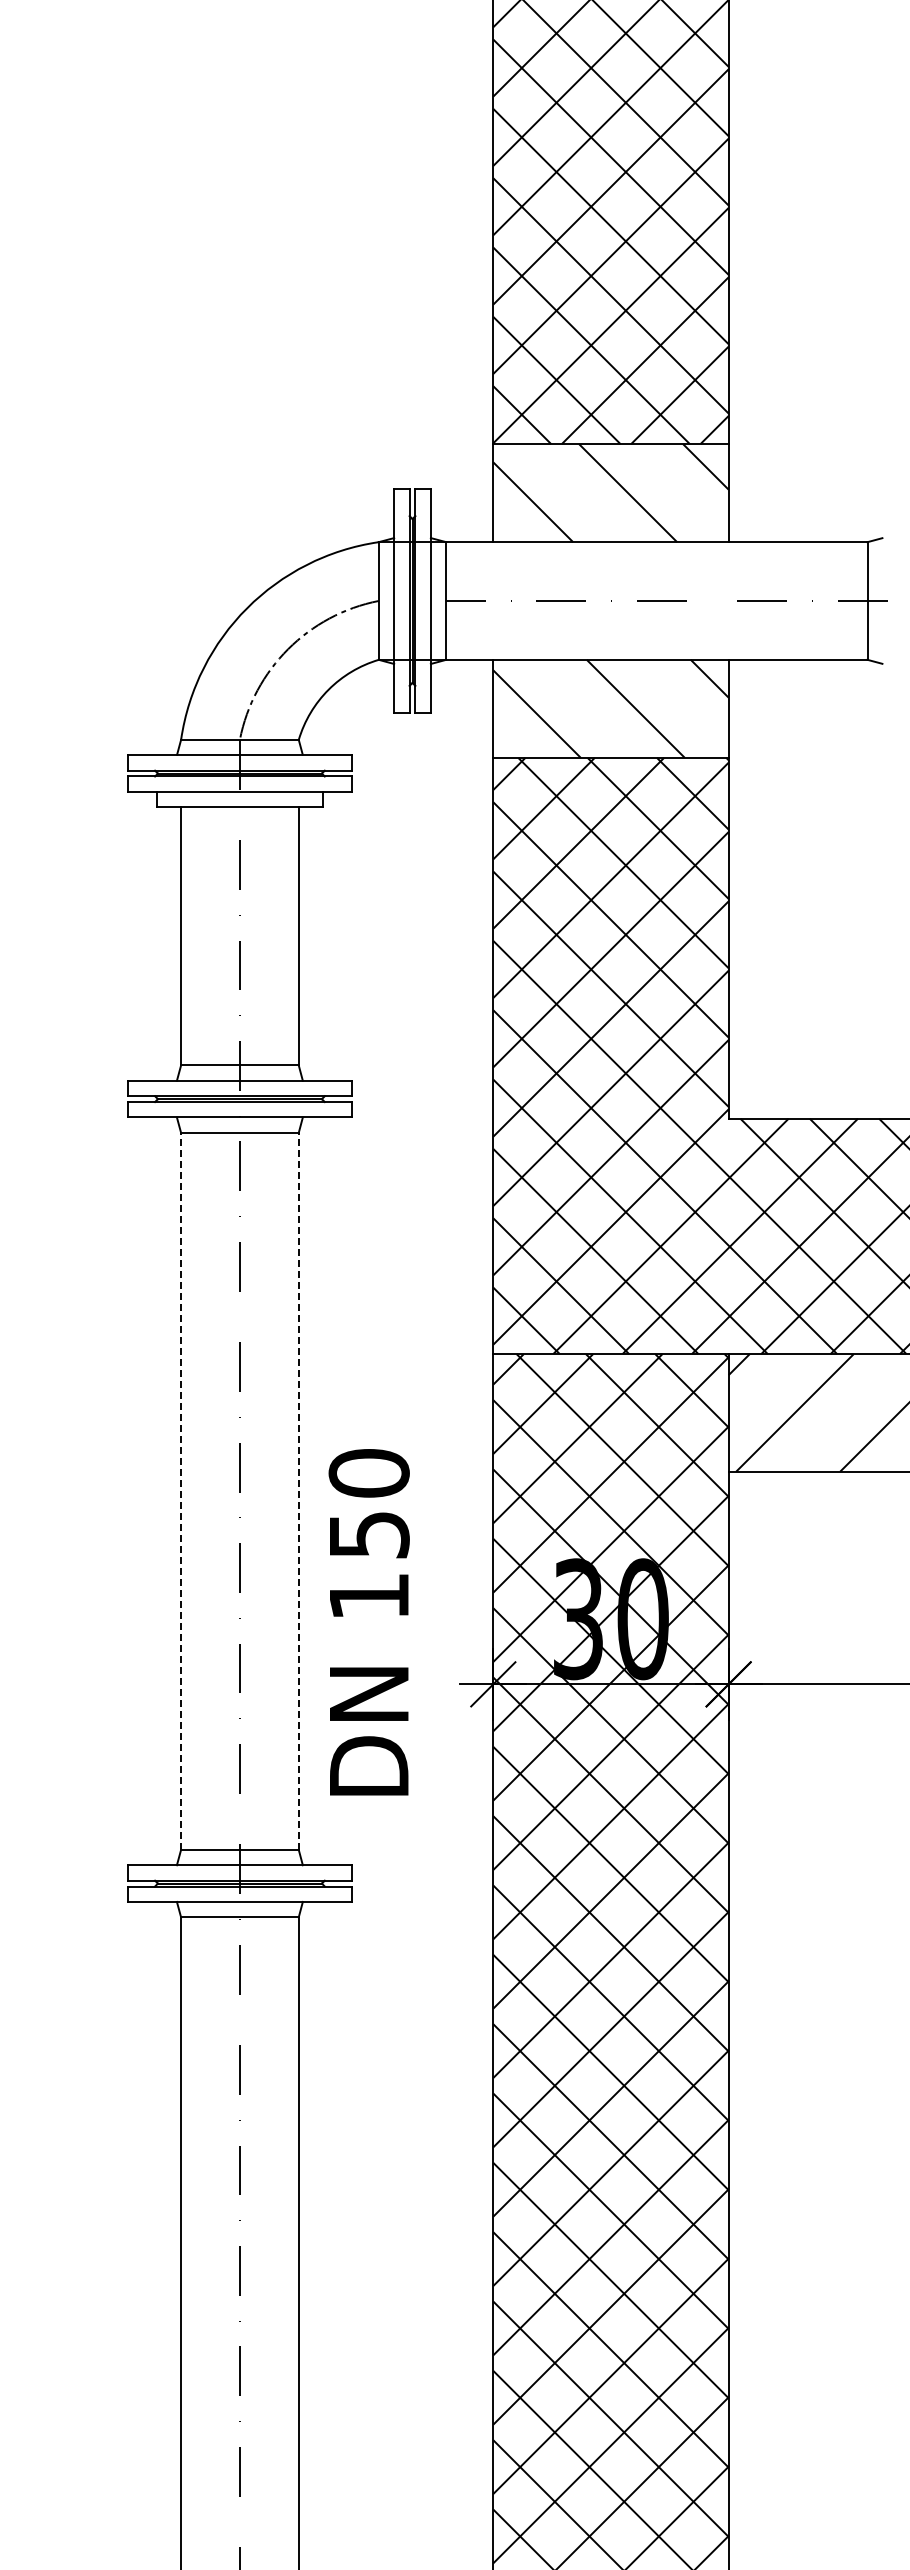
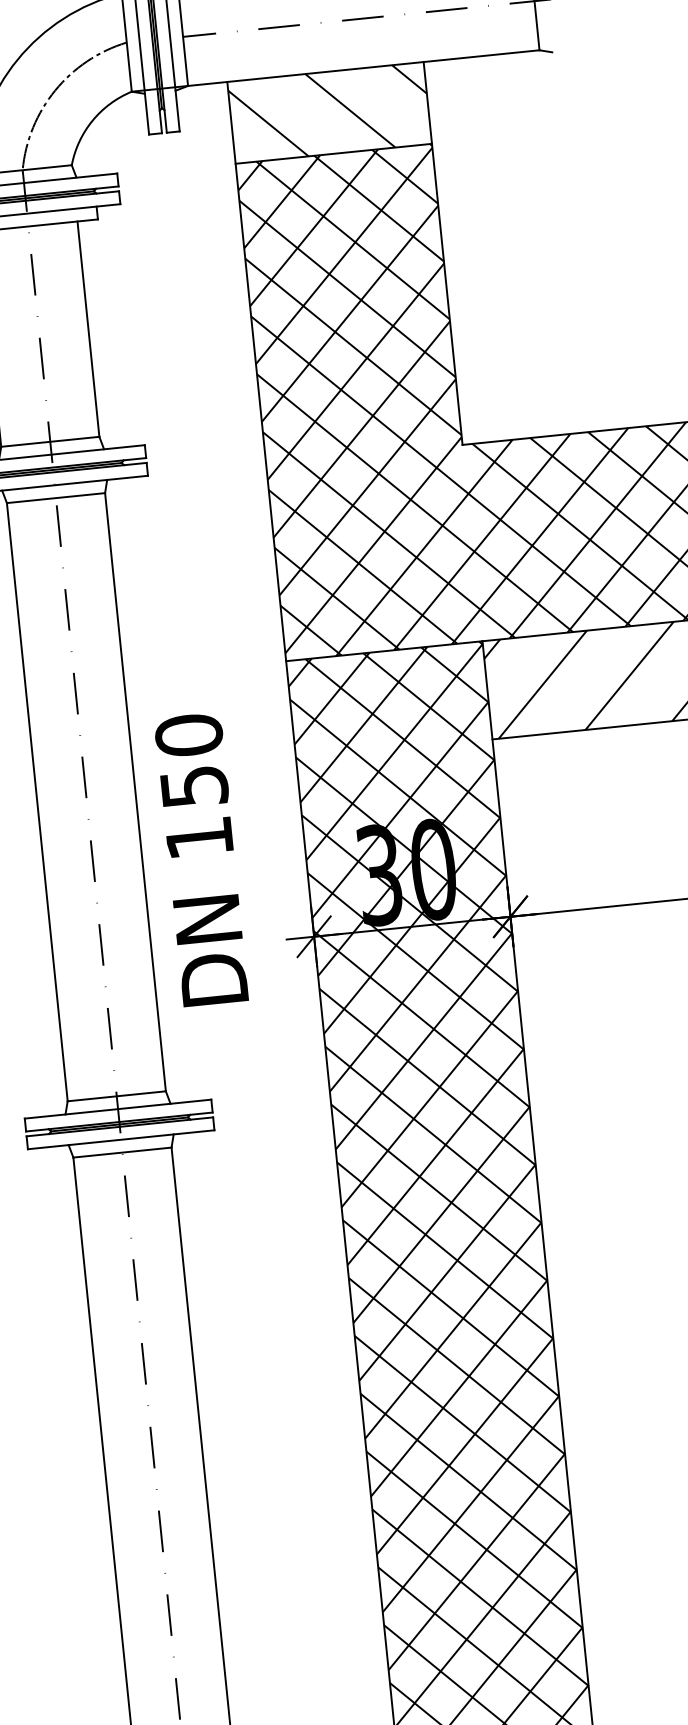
line: (181, 1490) -> (37, 801), dashed -> solid
line: (298, 1490) -> (135, 791), dashed -> solid
text: (368, 1622) -> (201, 859), moved

